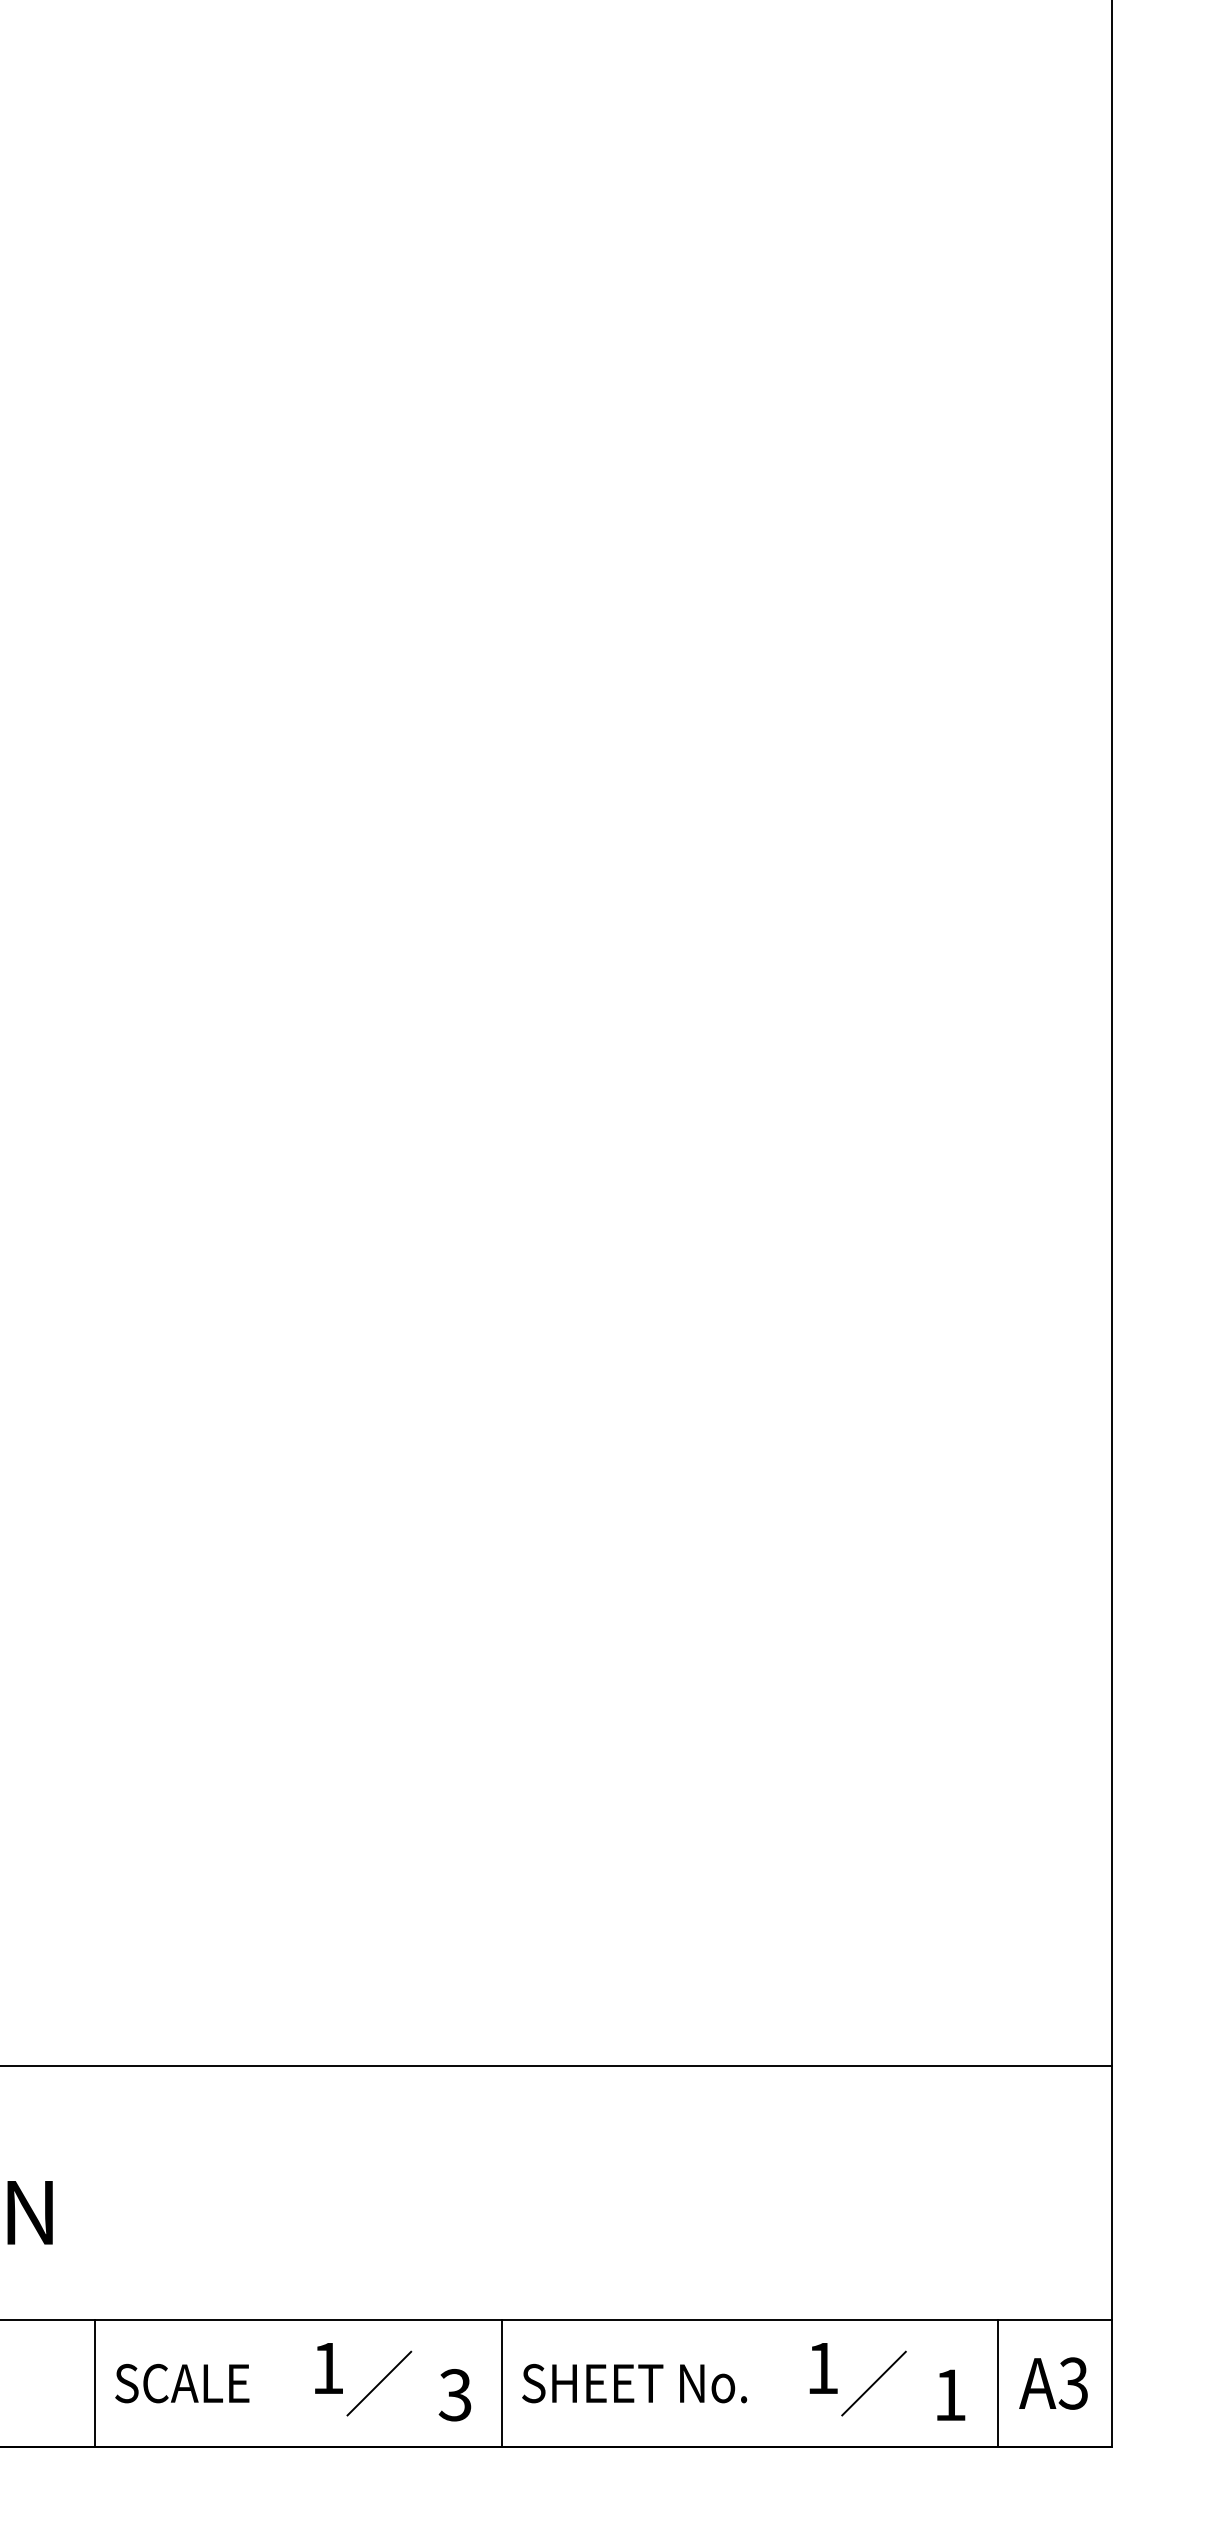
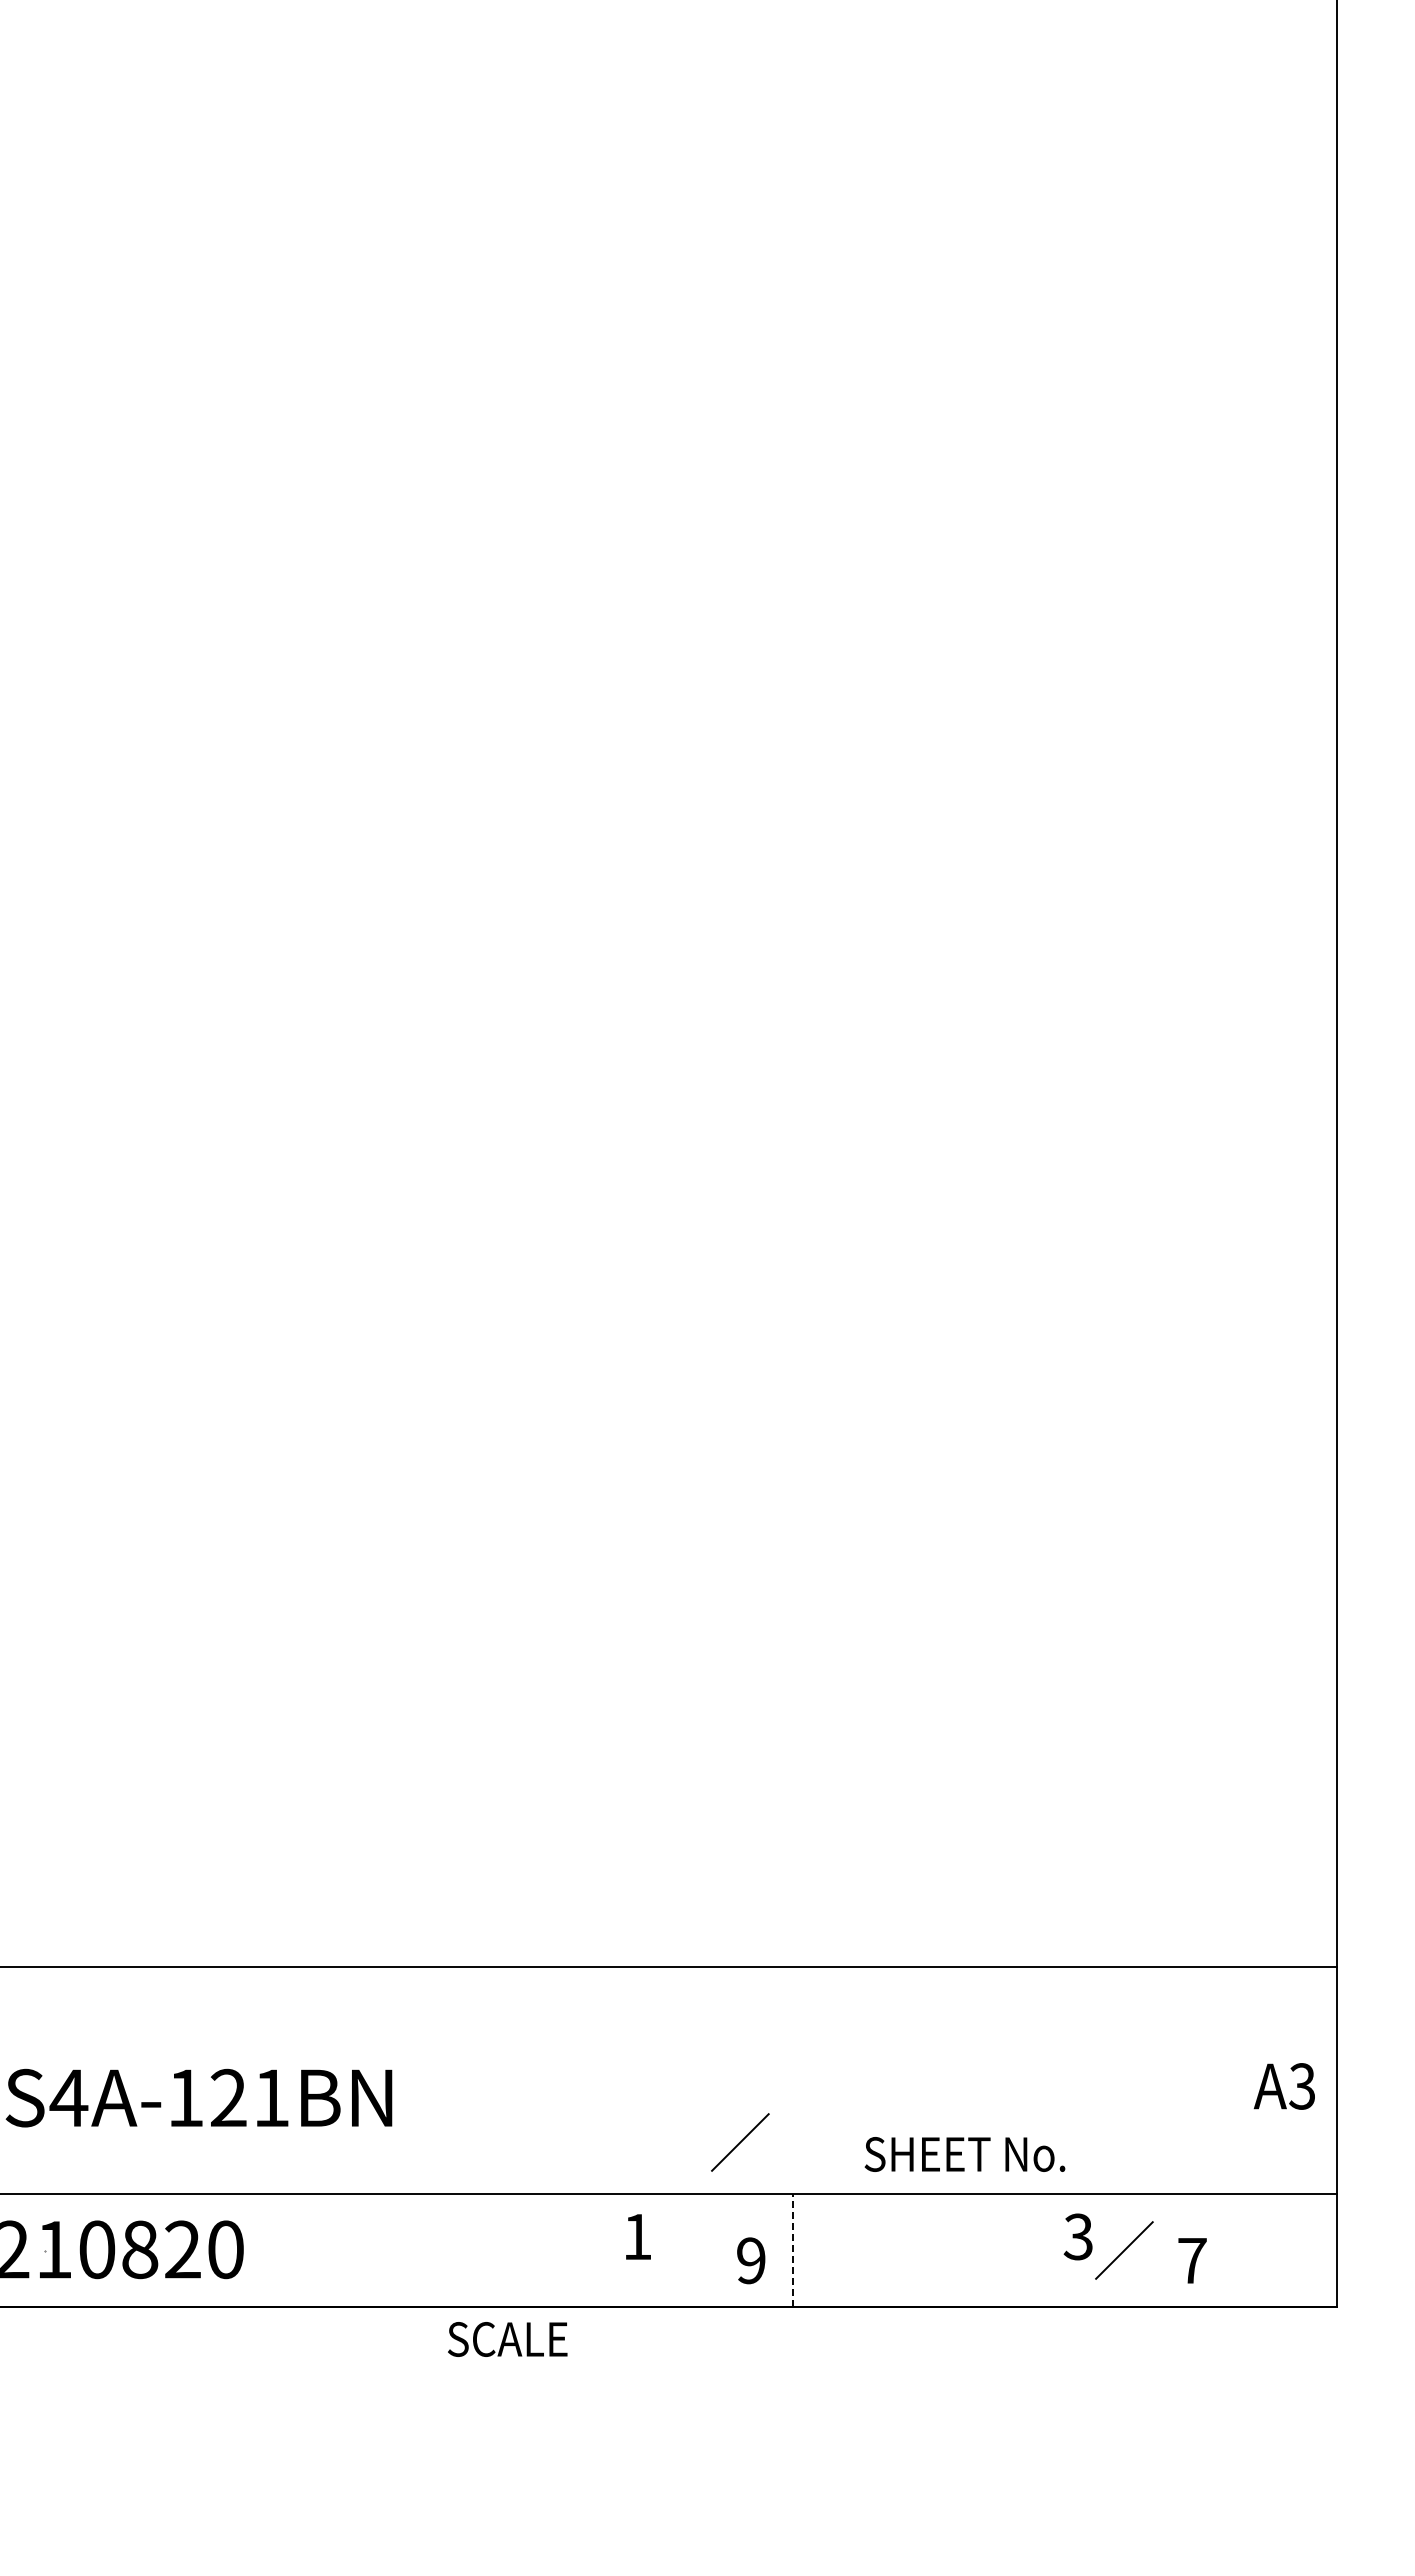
text: (821, 2367) -> (1077, 2236), 1 -> 3
line: (95, 2383) -> (430, 2250), removed
text: (182, 2383) -> (507, 2339), moved
line: (379, 2383) -> (740, 2142), moved
line: (501, 2383) -> (792, 2250), solid -> dashed
text: (634, 2383) -> (964, 2154), moved
line: (997, 2383) -> (1234, 2250), removed
text: (1052, 2383) -> (1283, 2086), moved
text: (454, 2394) -> (750, 2260), 3 -> 9
text: (950, 2394) -> (1192, 2260), 1 -> 7

